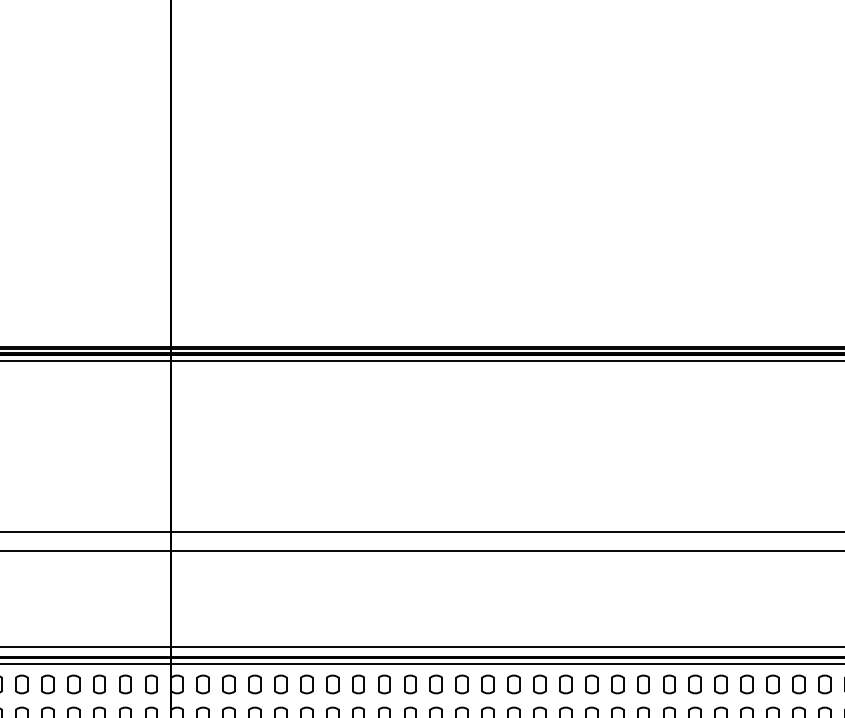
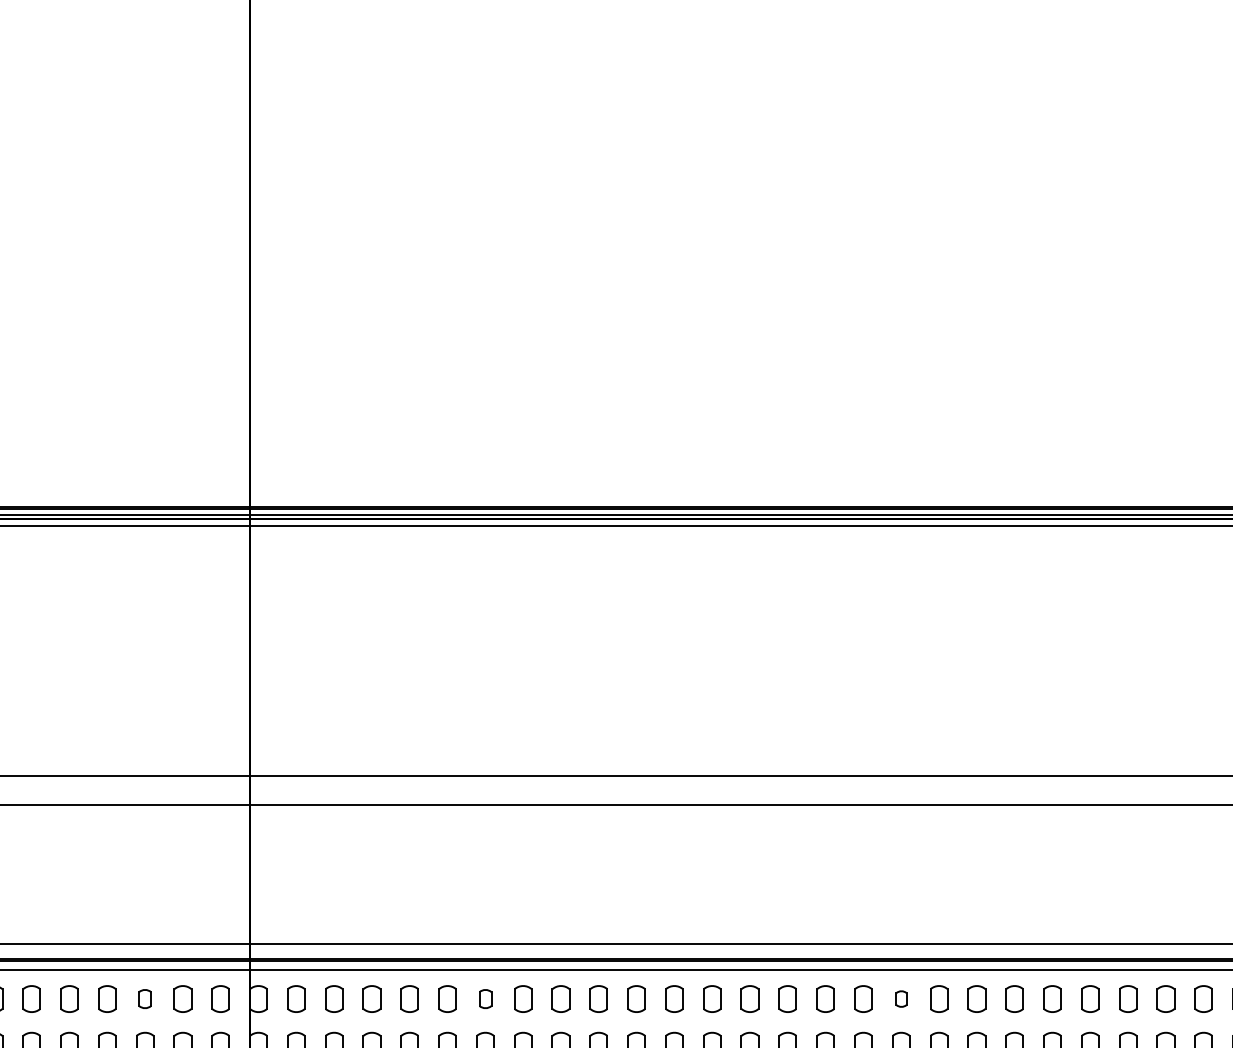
part: (99, 684) -> (145, 999), size x0.7
part: (332, 684) -> (485, 999), size x0.7
part: (617, 684) -> (901, 999), size x0.6

